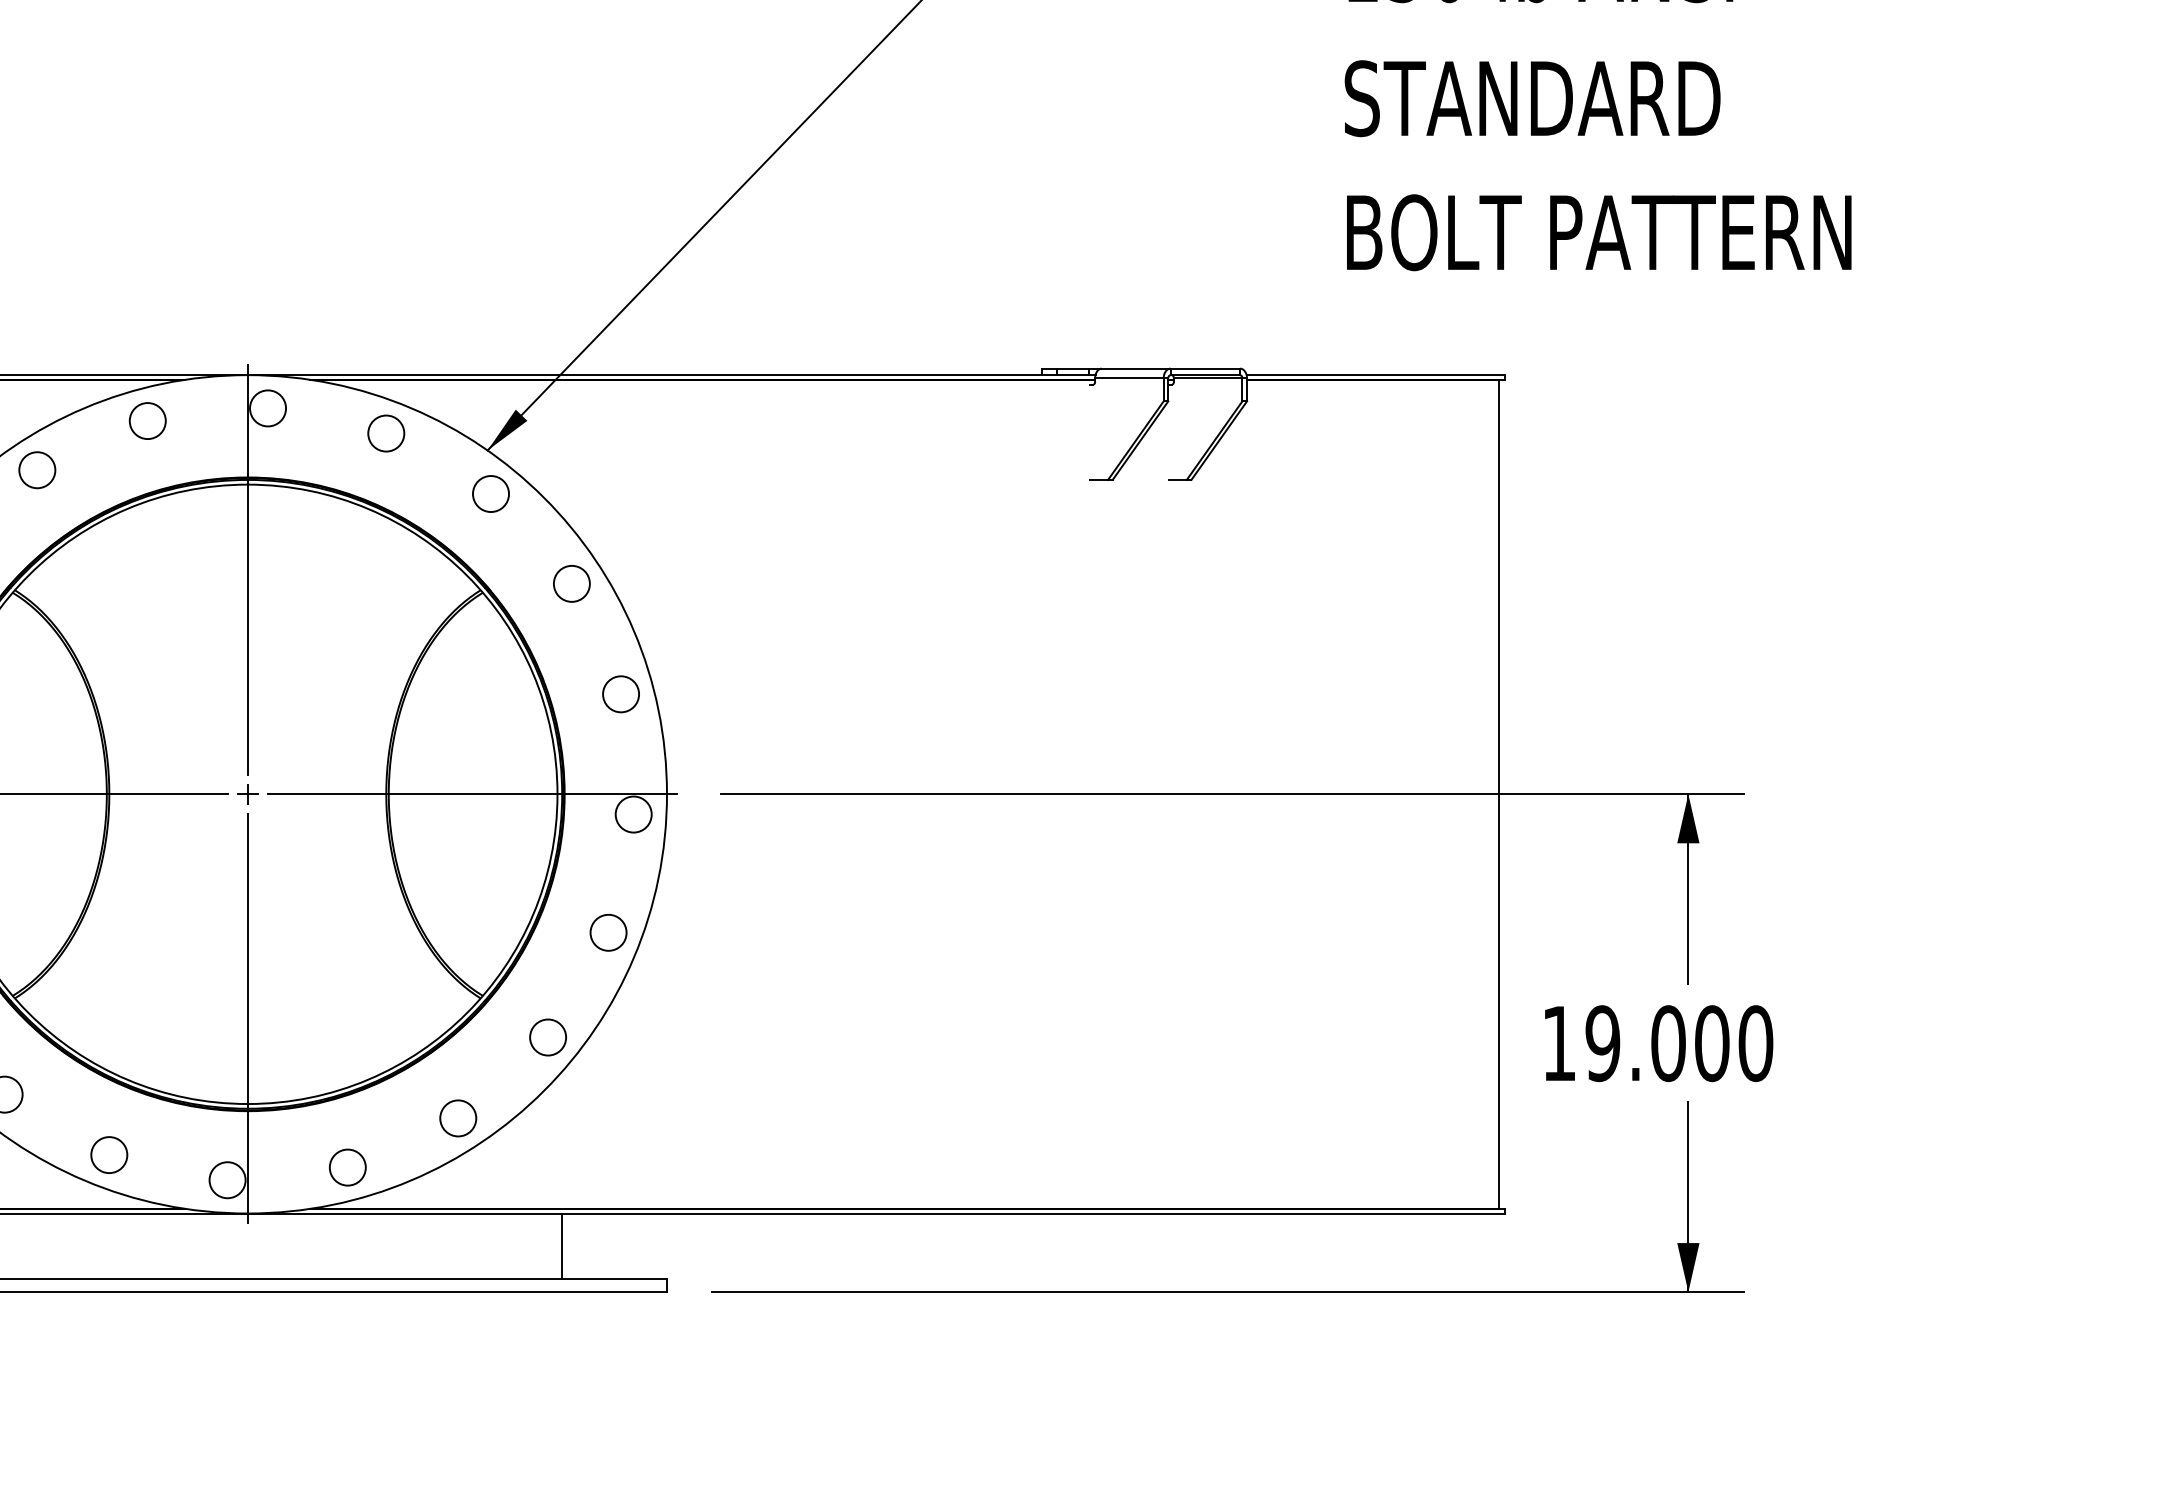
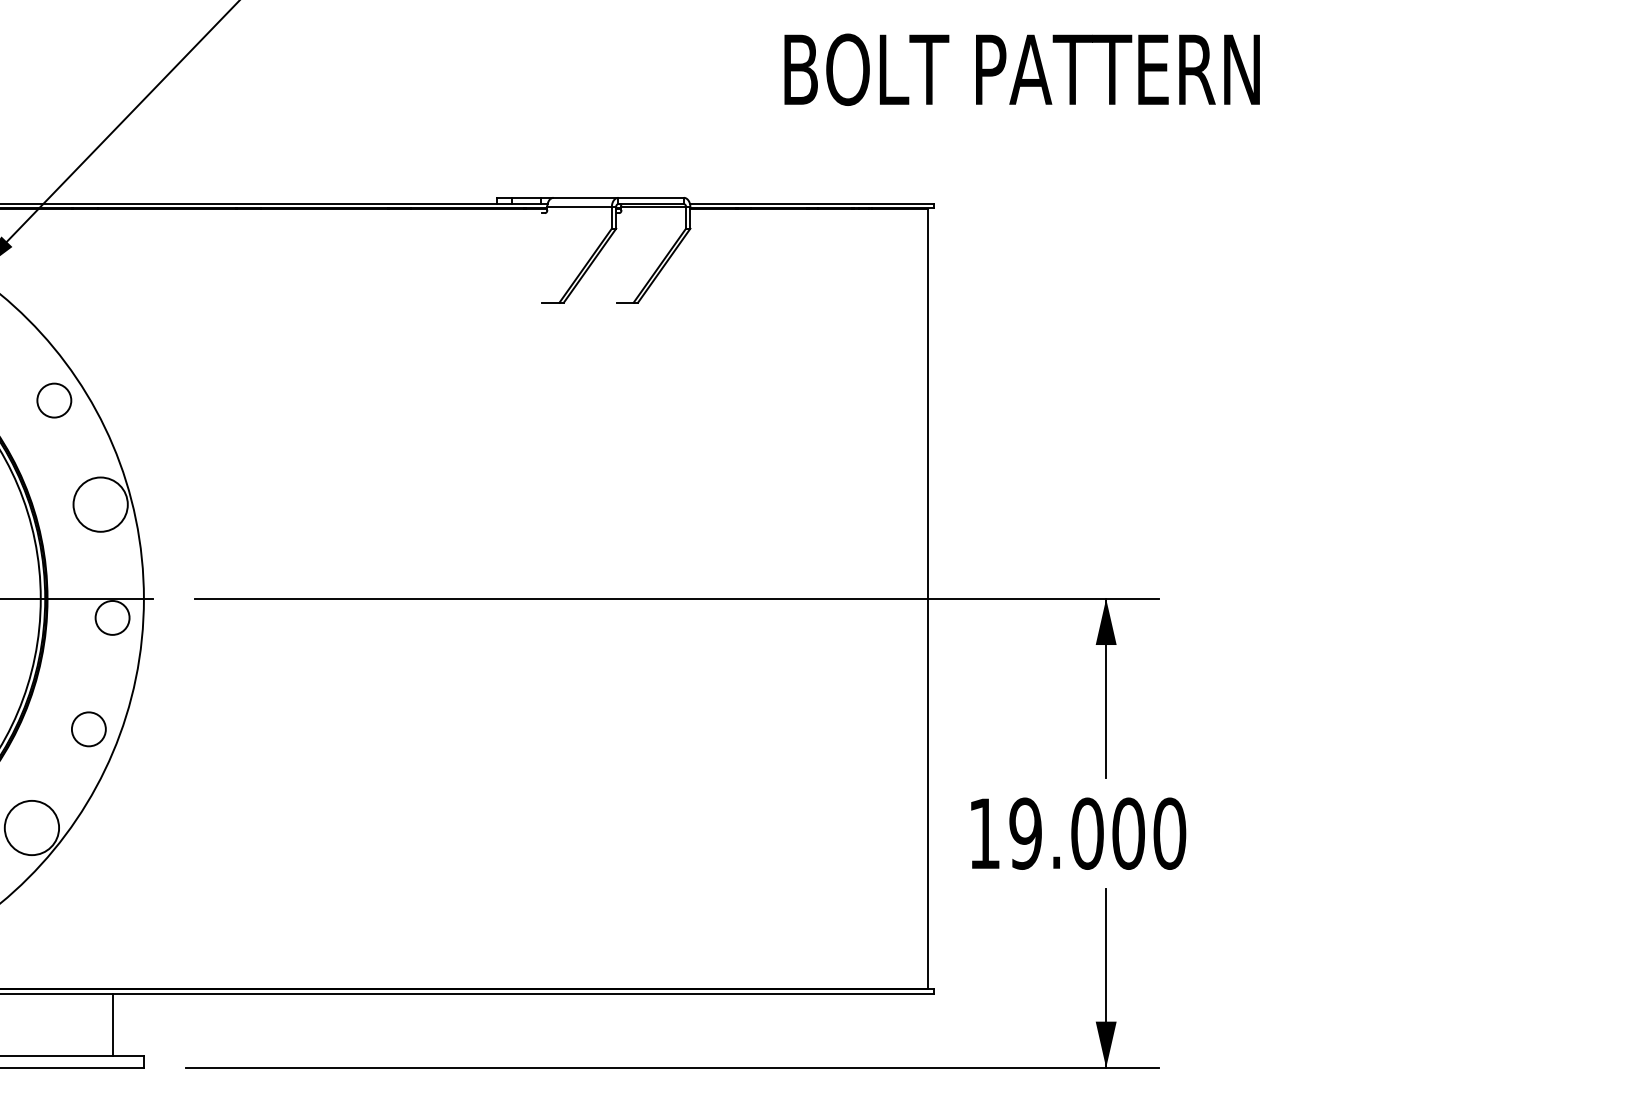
circle: (621, 694) -> (101, 504), size x1.6
circle: (548, 1037) -> (32, 827), size x1.6
line: (562, 1246) -> (113, 1024), moved

